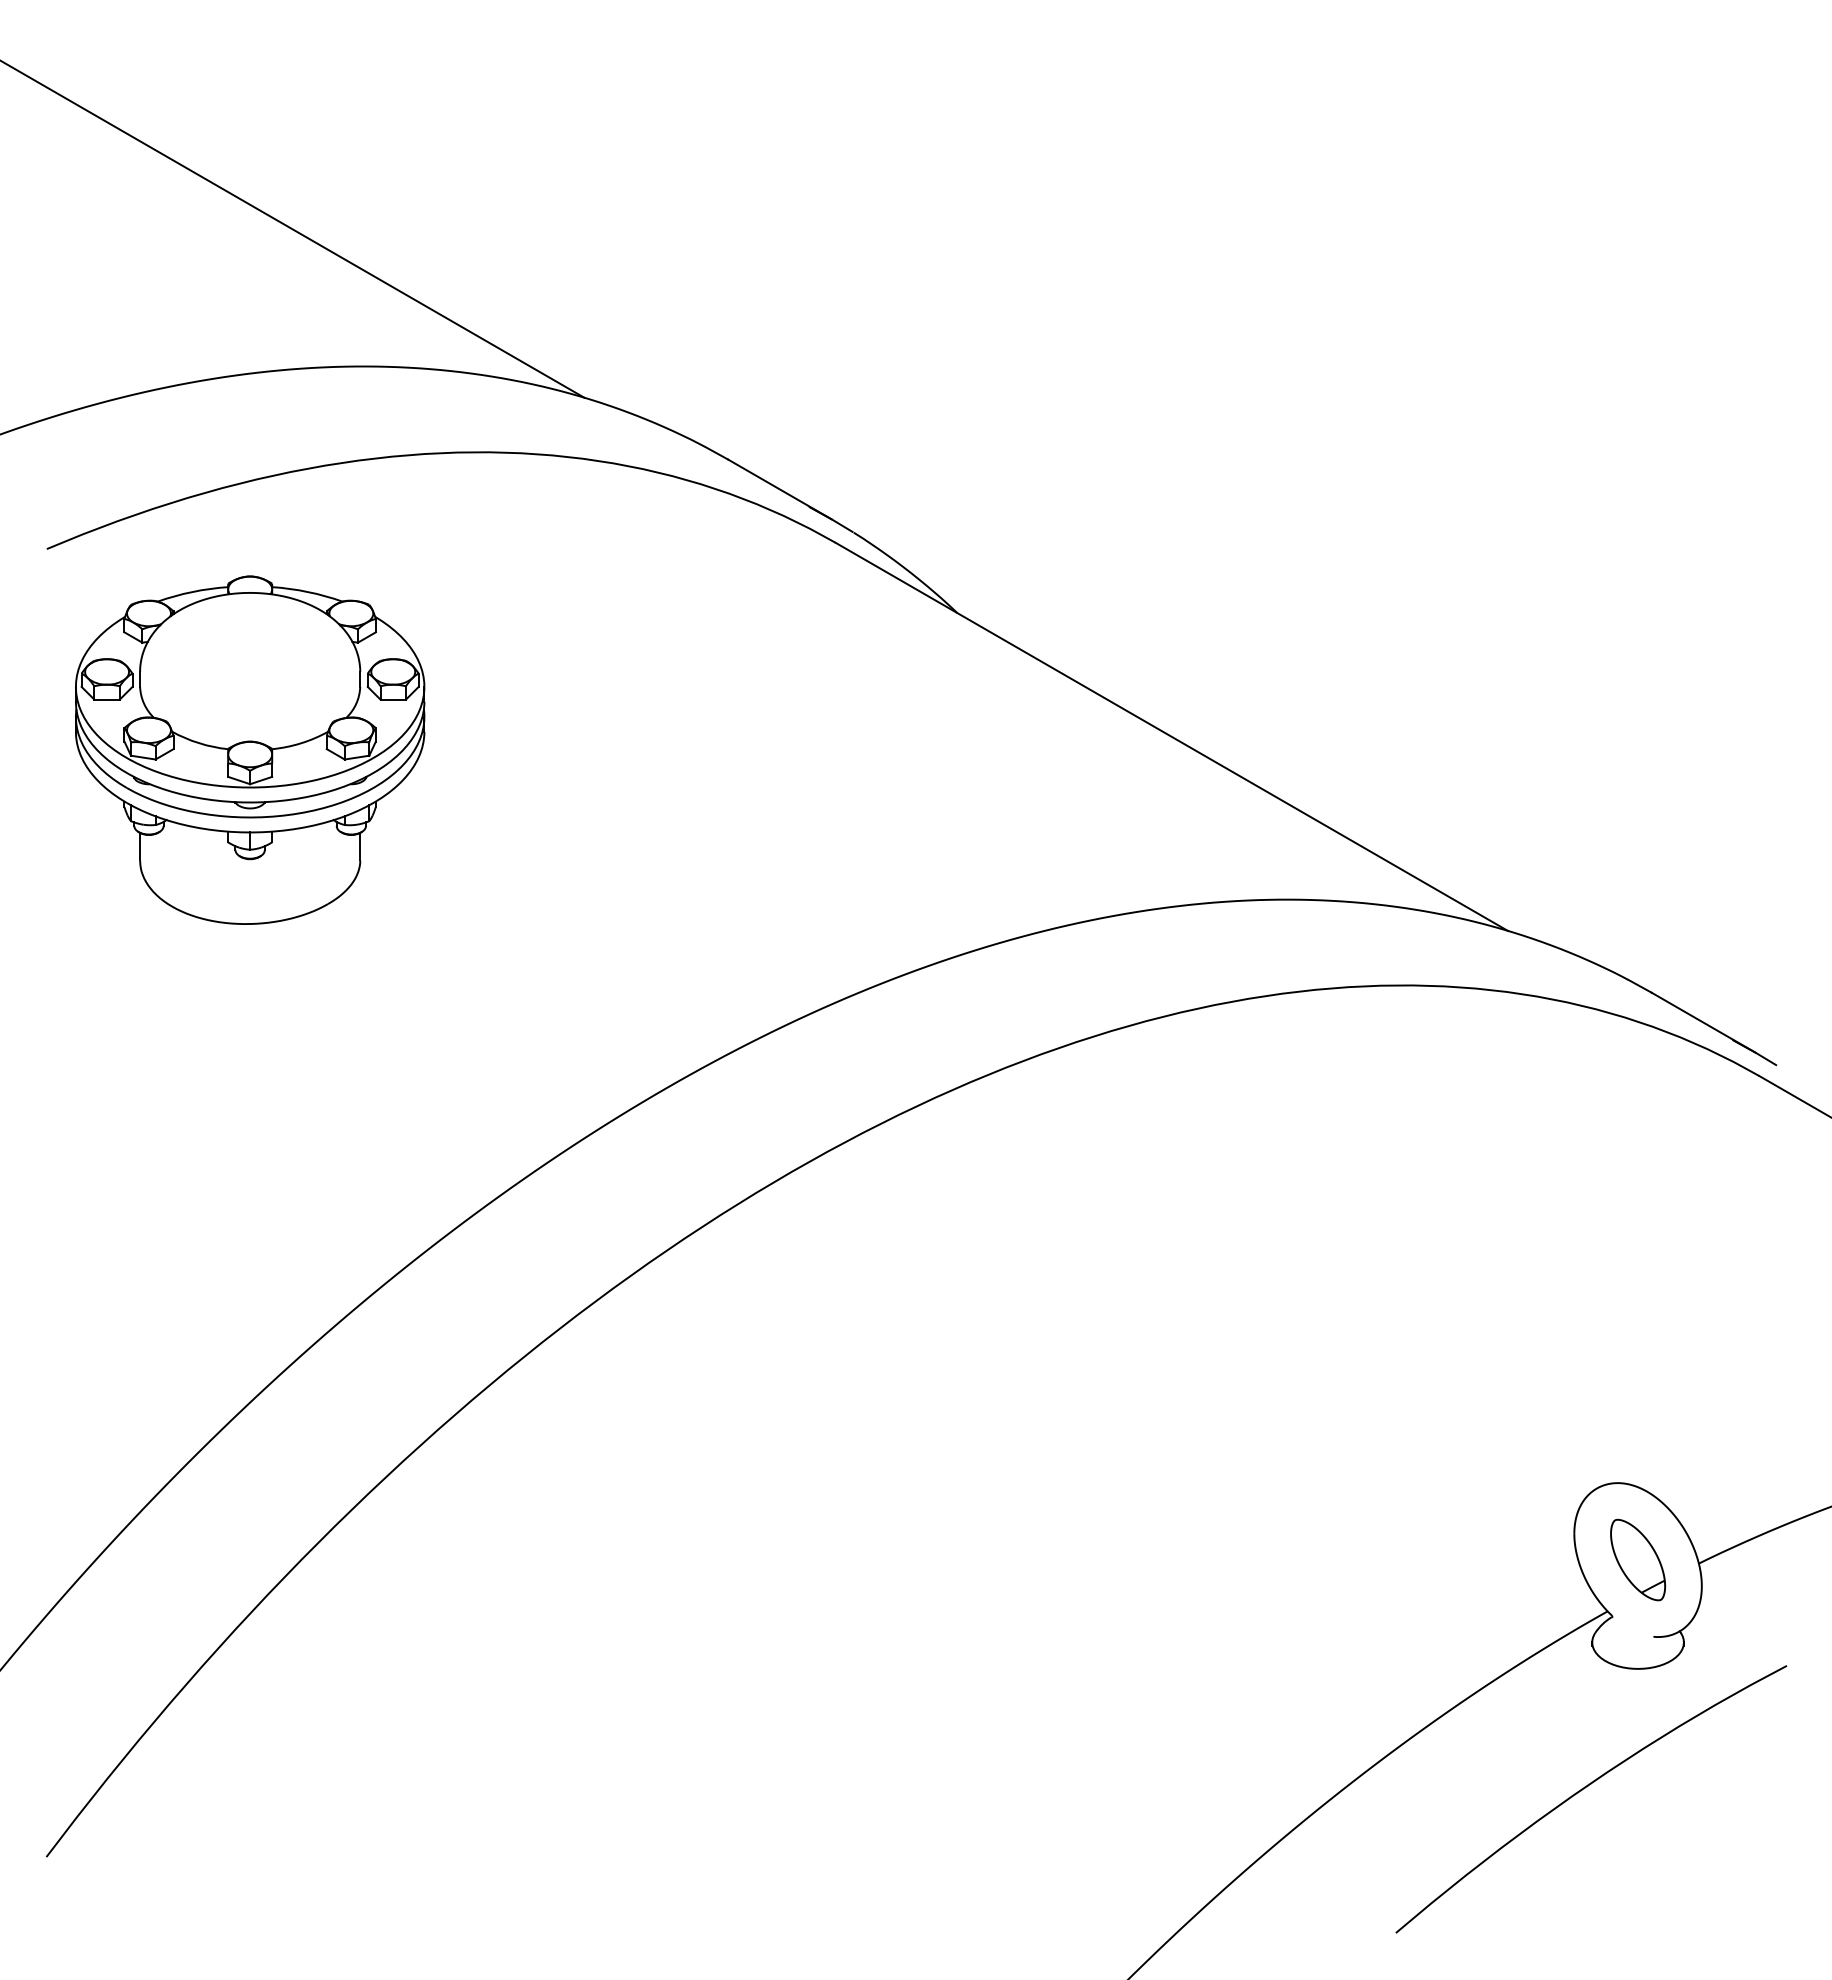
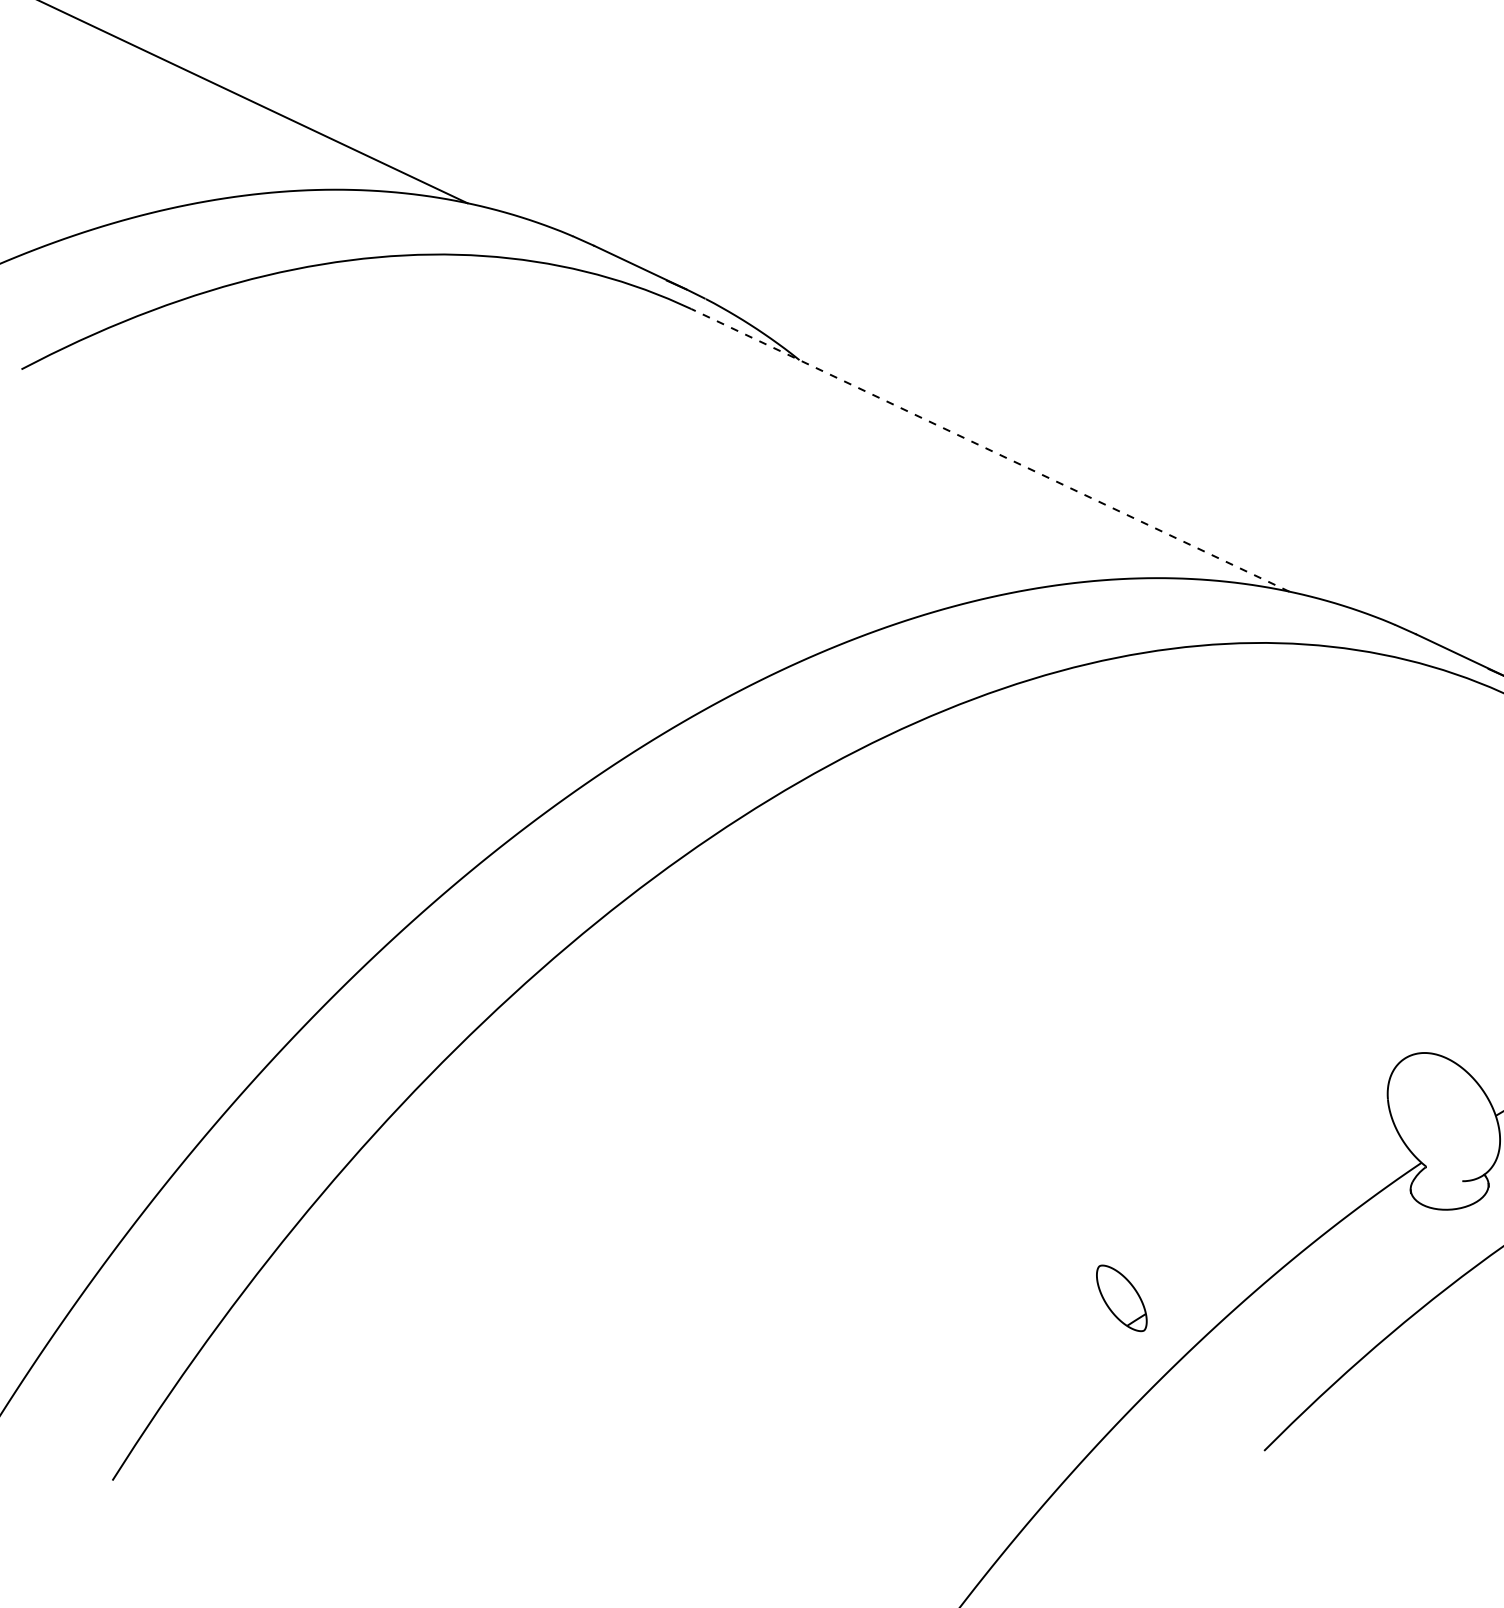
line: (1171, 736) -> (990, 450), solid -> dashed
part: (250, 749) -> (208, 525), removed
part: (1637, 1559) -> (1121, 1297), moved

